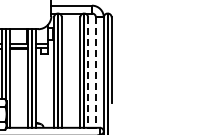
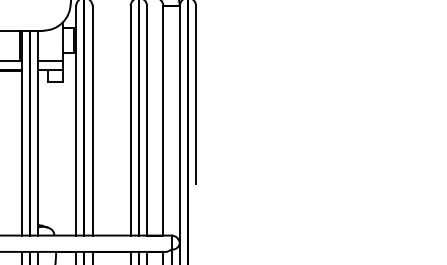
line: (88, 73) -> (147, 122), dashed -> solid
line: (95, 73) -> (162, 122), dashed -> solid

